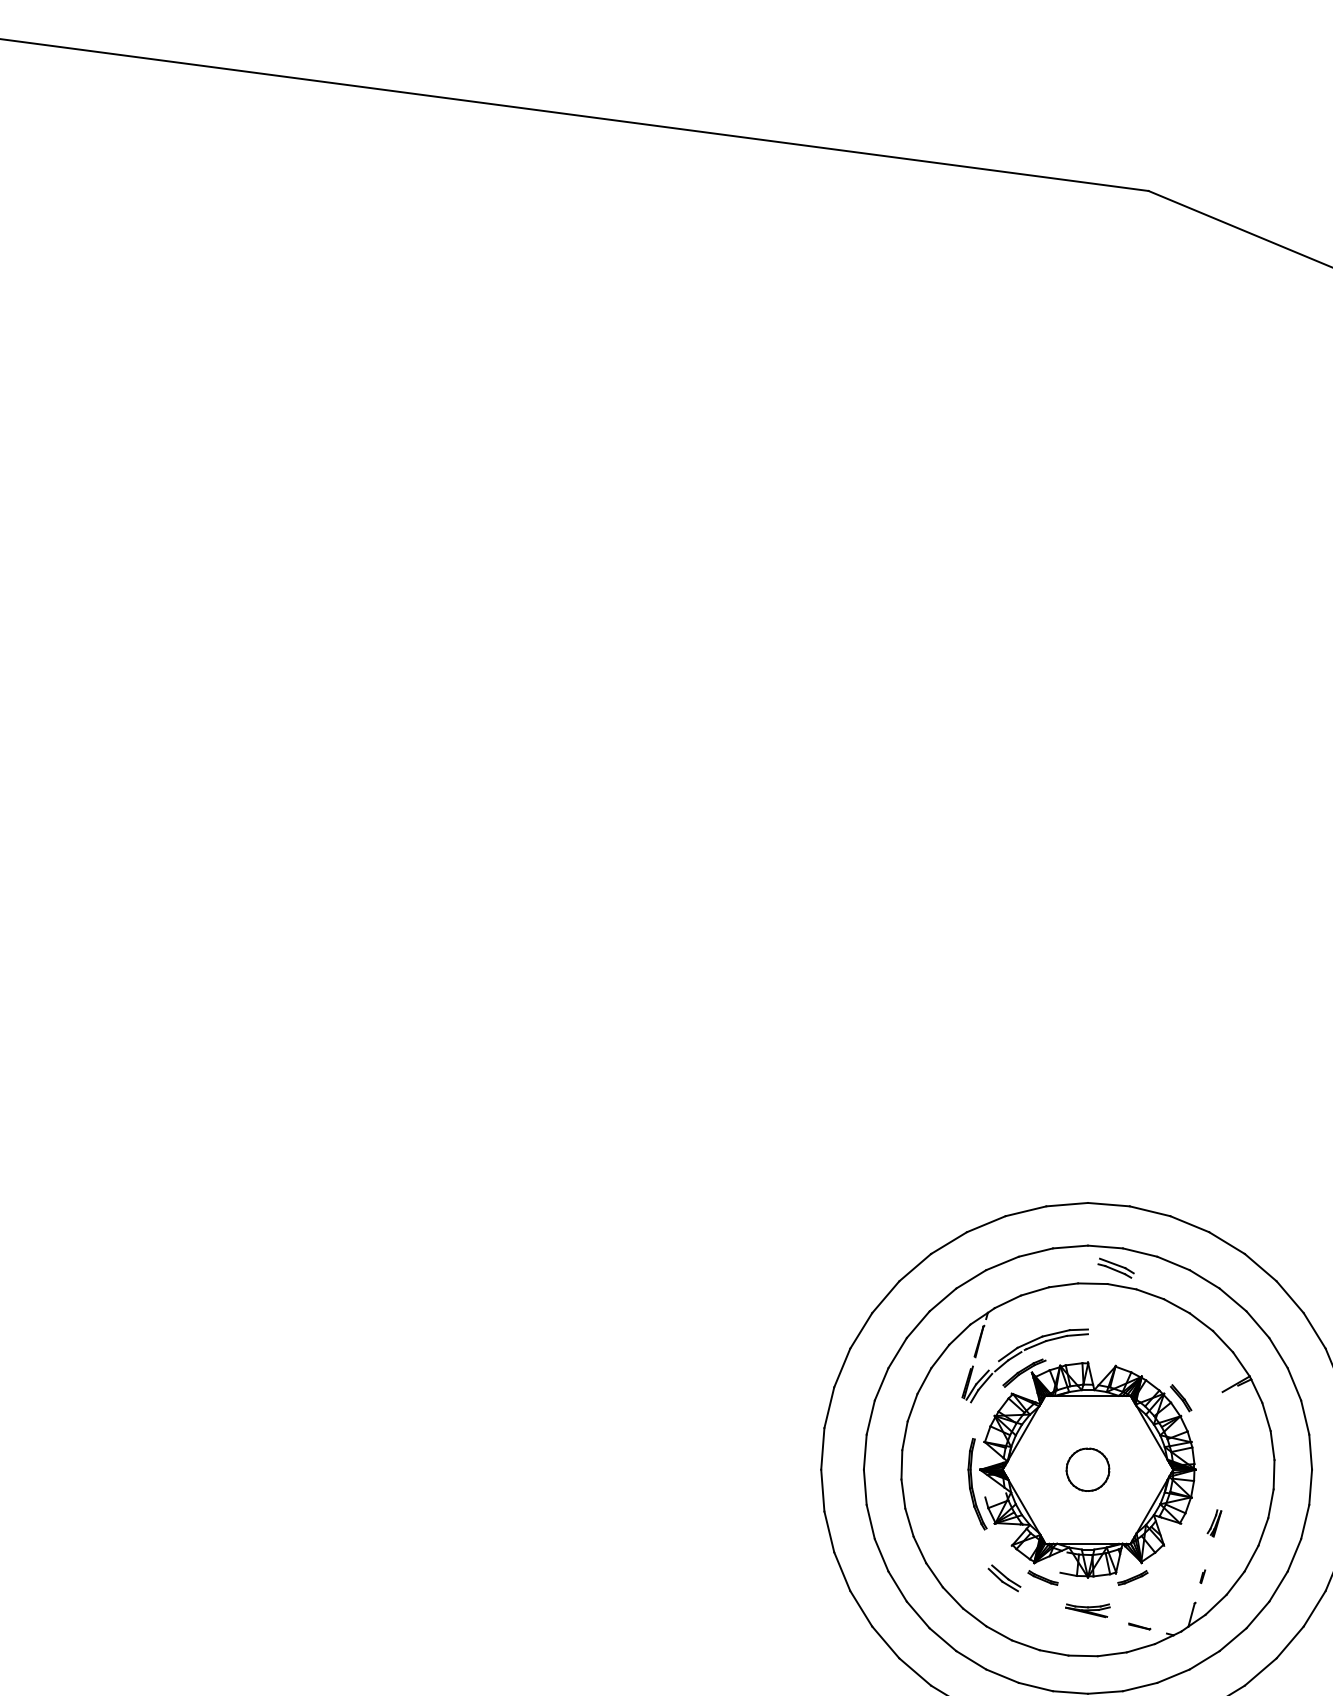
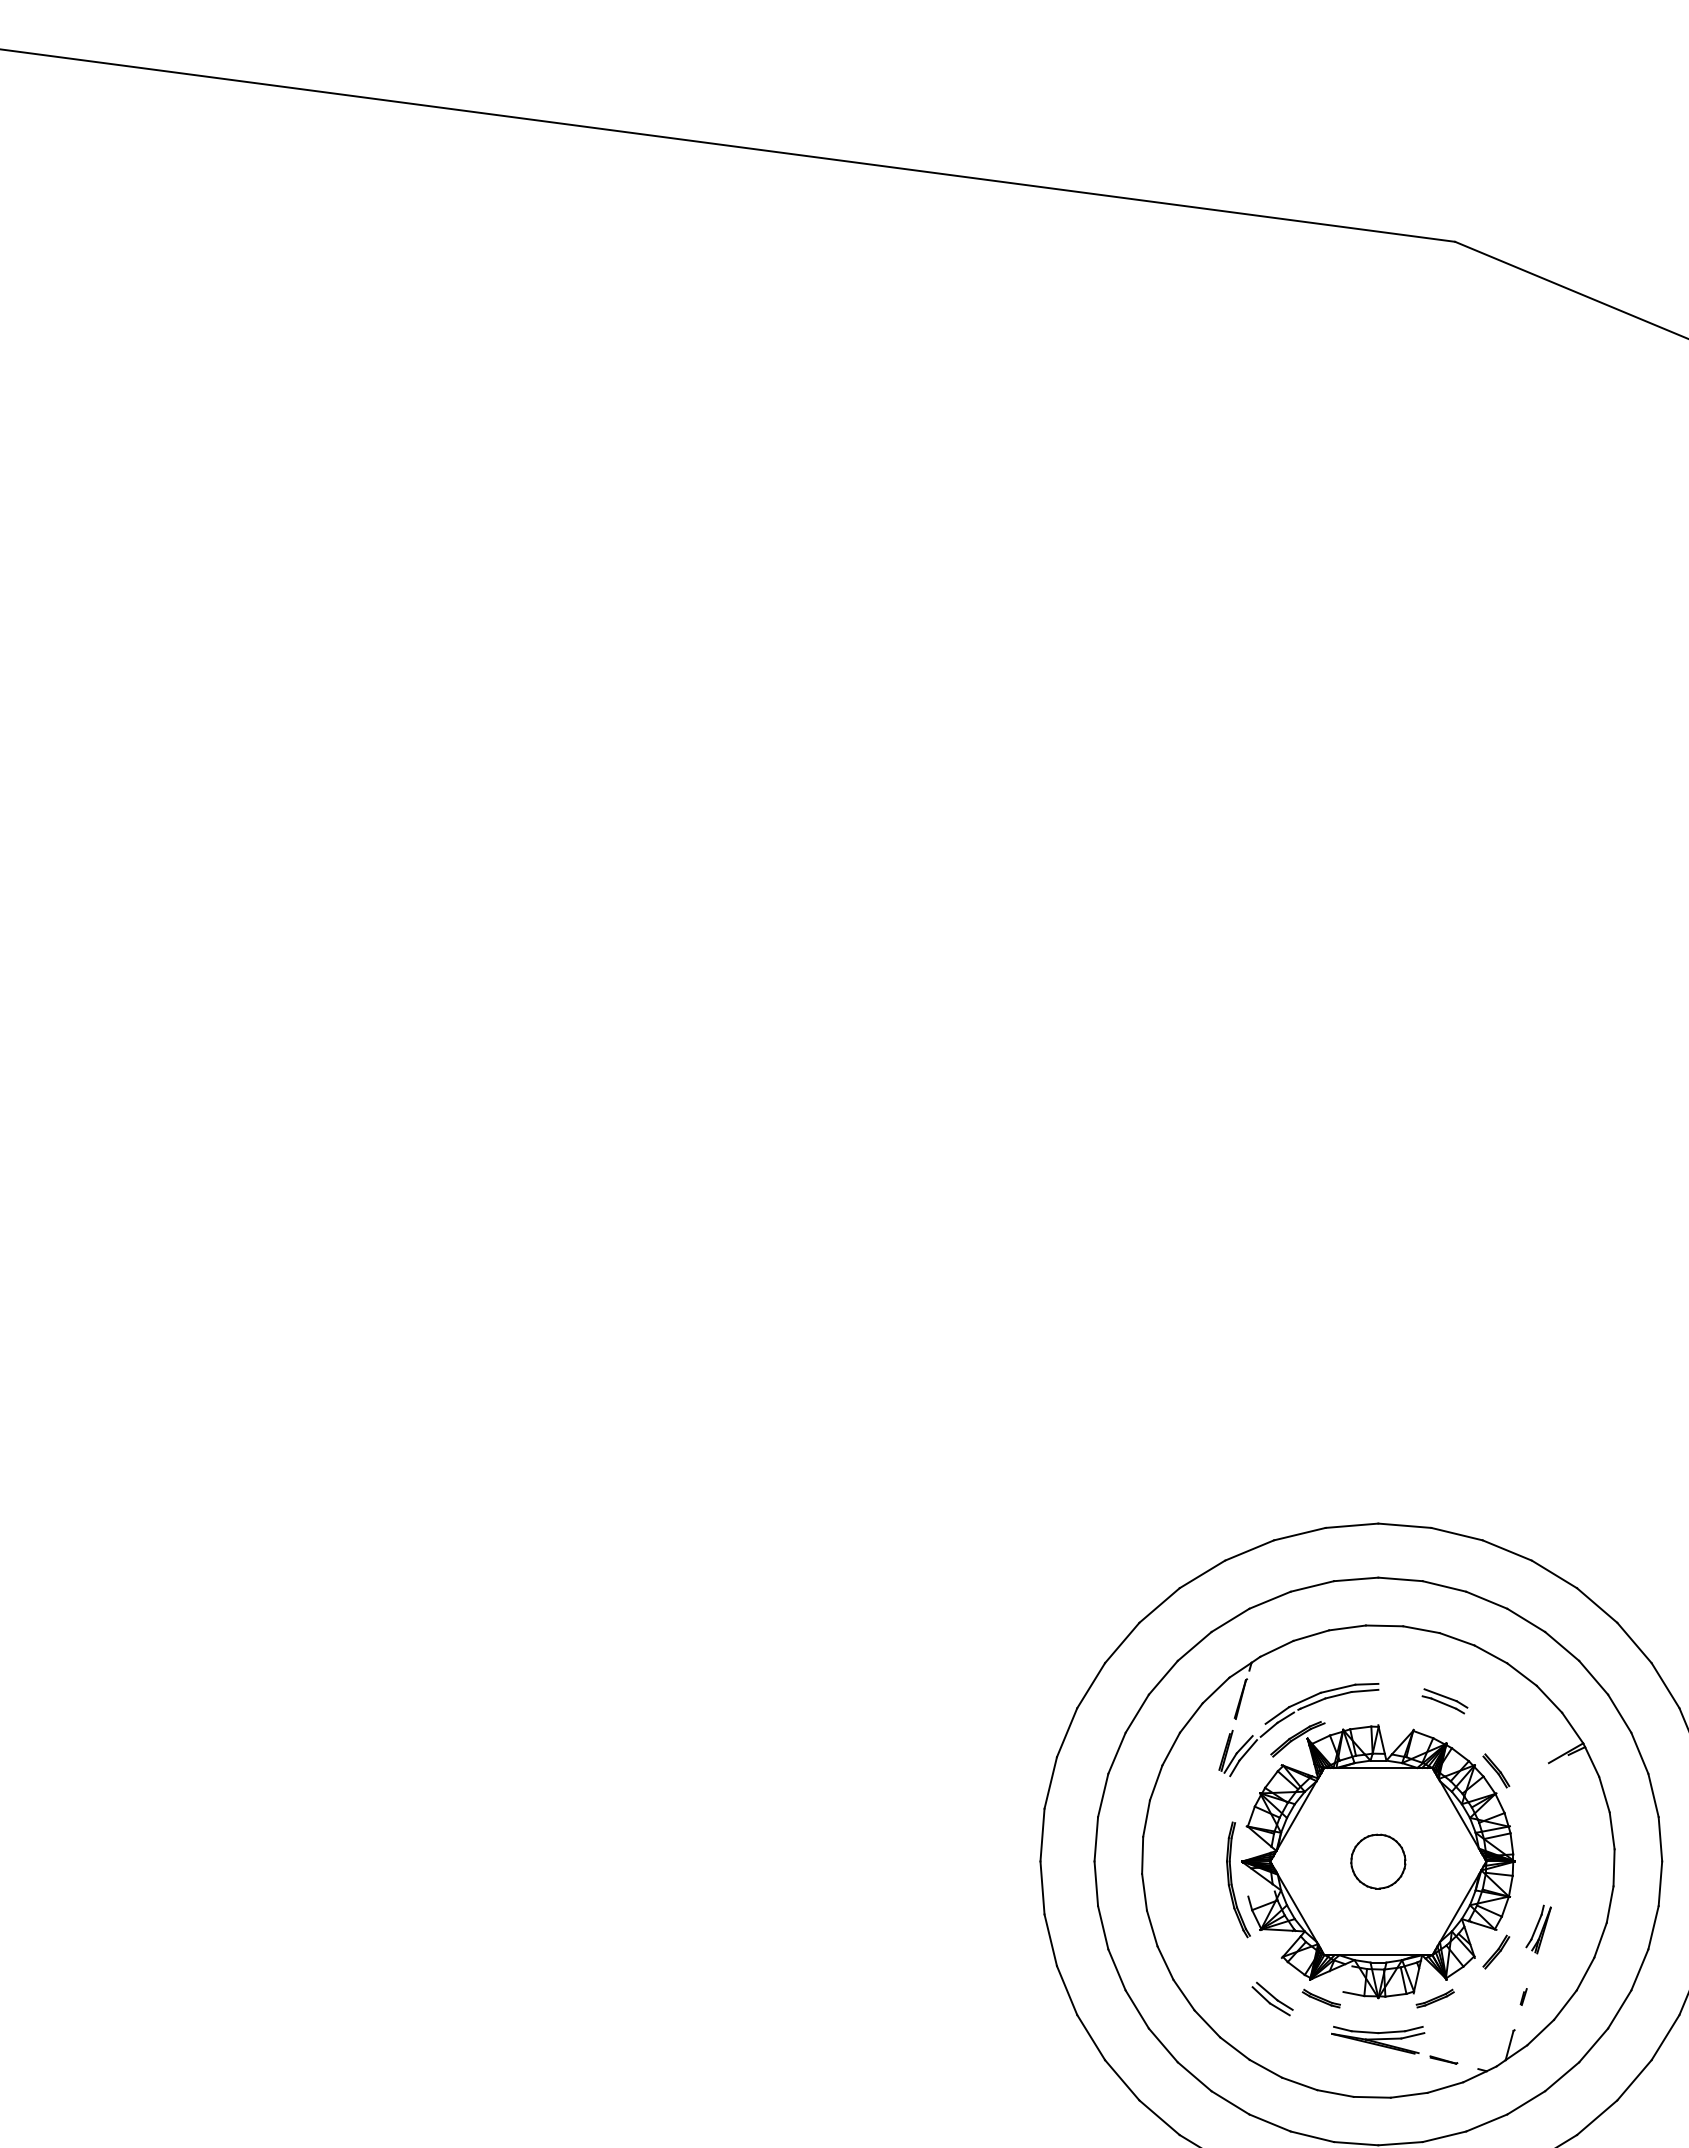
part: (1115, 1268) -> (1444, 1701), moved
part: (1214, 1523) -> (1538, 1929), size x1.43
part: (1181, 1540) -> (1496, 1951), added
part: (1088, 1610) -> (1378, 2039), size x1.67

